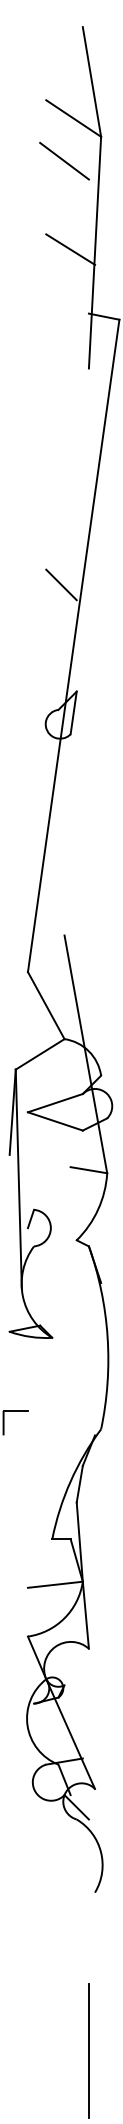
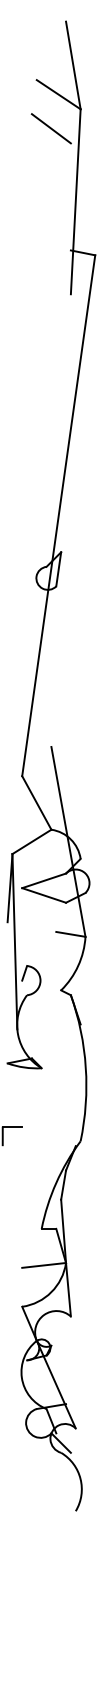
line: (69, 249) -> (55, 199), removed
line: (60, 584) -> (48, 466), removed
line: (88, 2050) -> (70, 1637), removed

